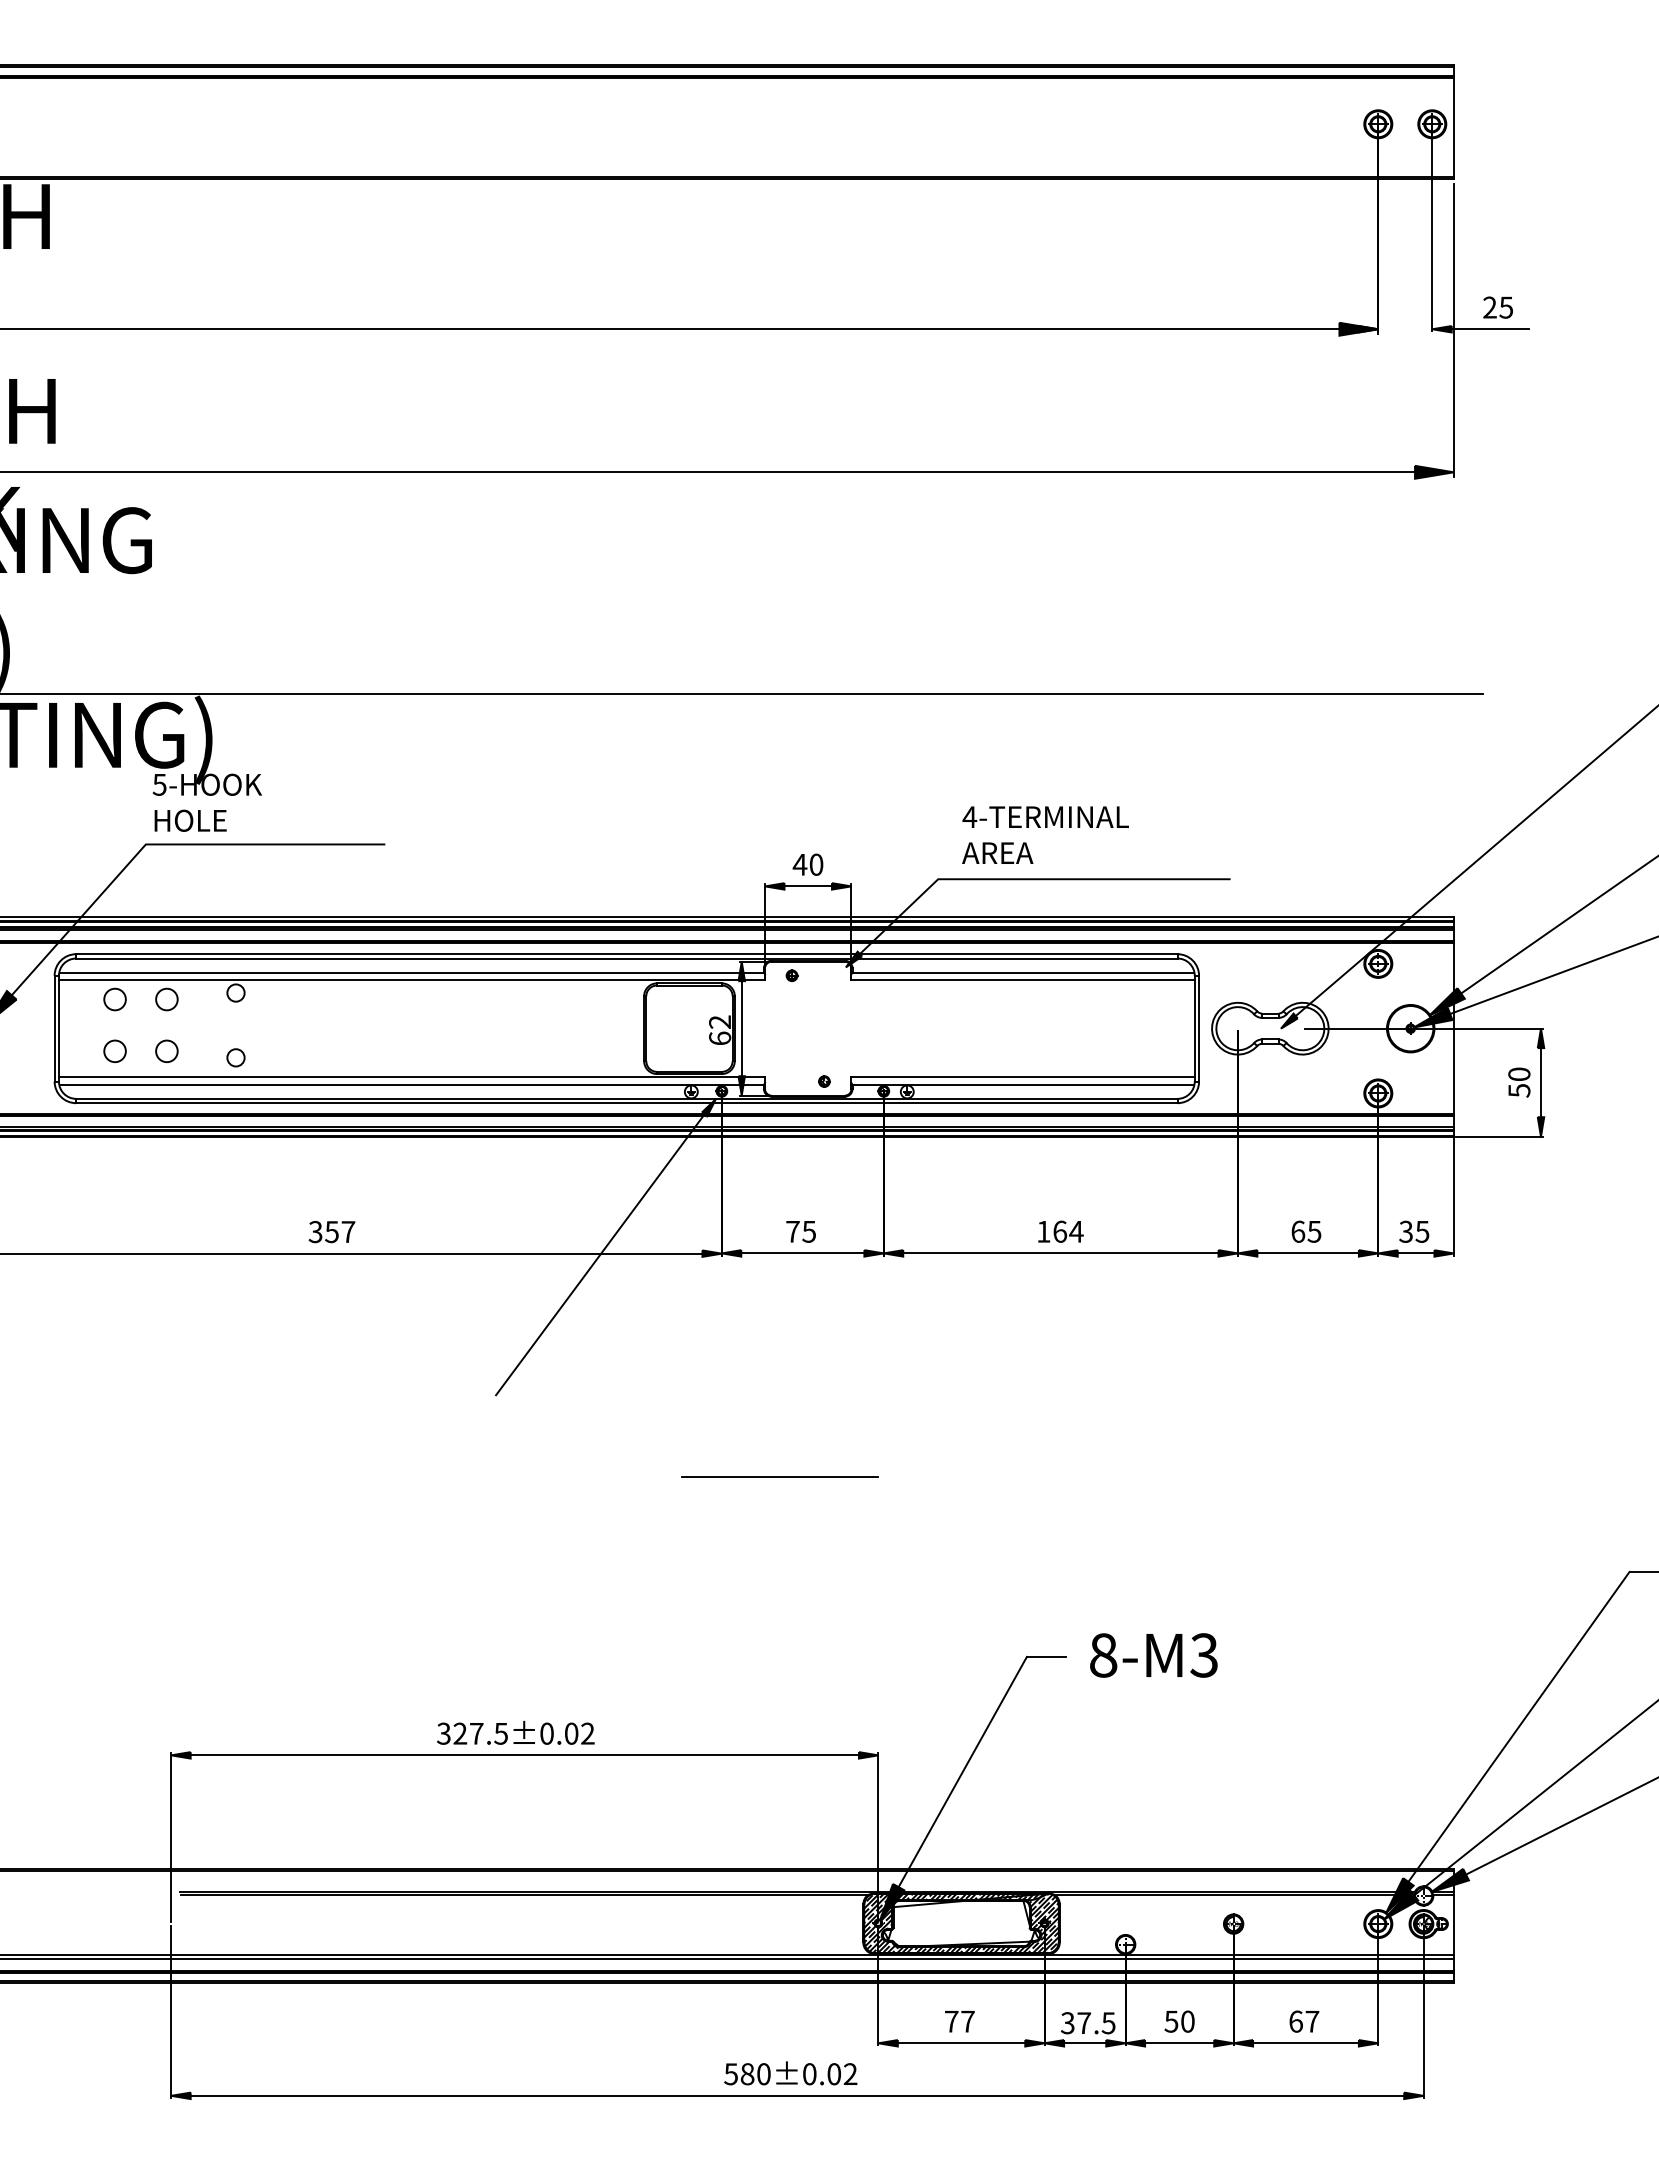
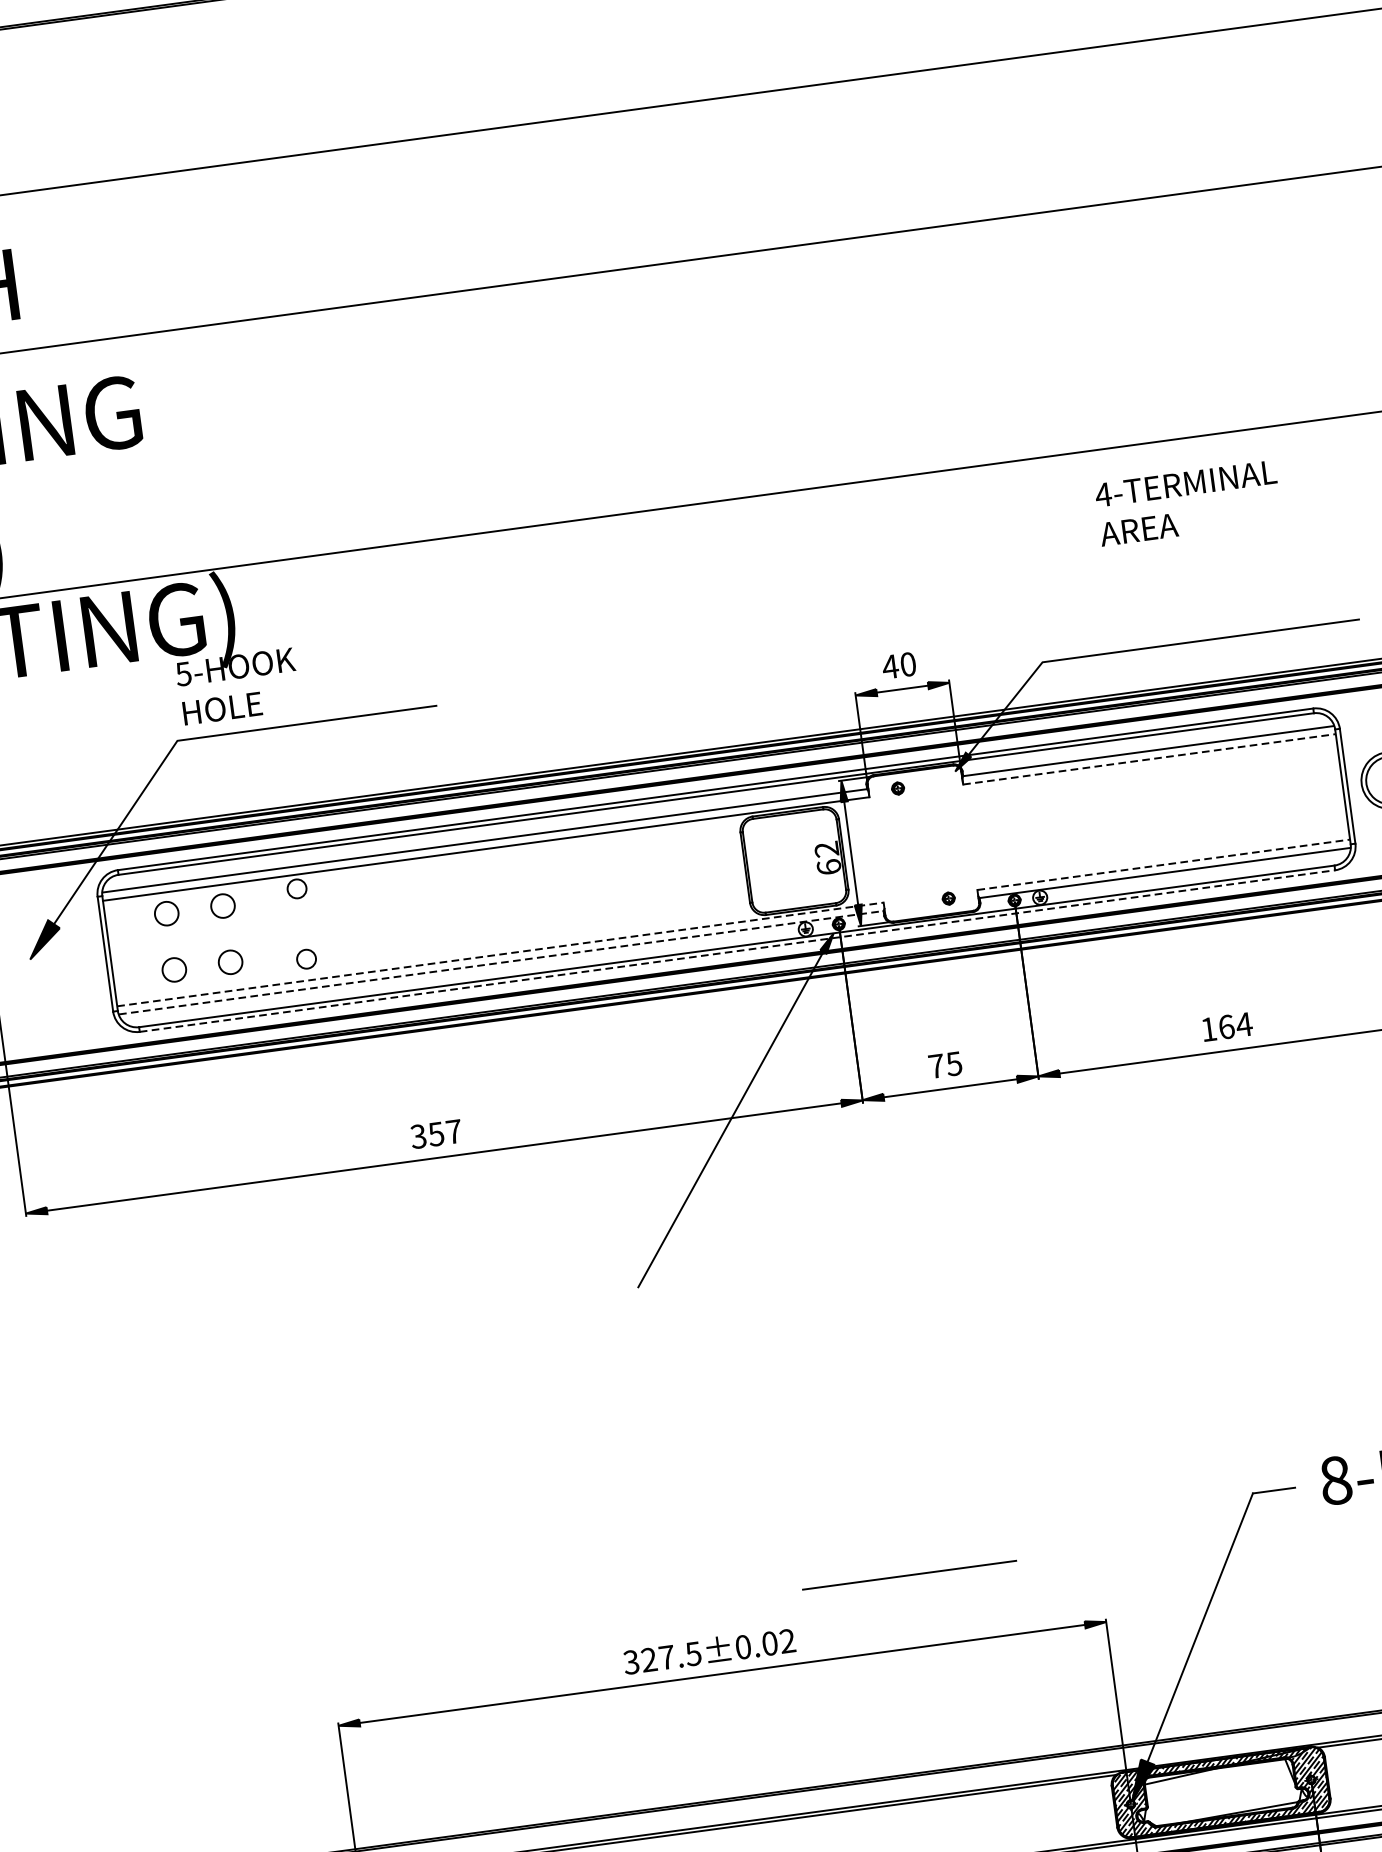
text: (1045, 834) -> (1188, 502), moved
line: (1023, 980) -> (1149, 759), solid -> dashed
line: (412, 1077) -> (501, 954), solid -> dashed
line: (1023, 1077) -> (1164, 864), solid -> dashed
line: (412, 1084) -> (502, 962), solid -> dashed
line: (626, 1103) -> (737, 951), solid -> dashed
line: (779, 1476) -> (908, 1574), moved

